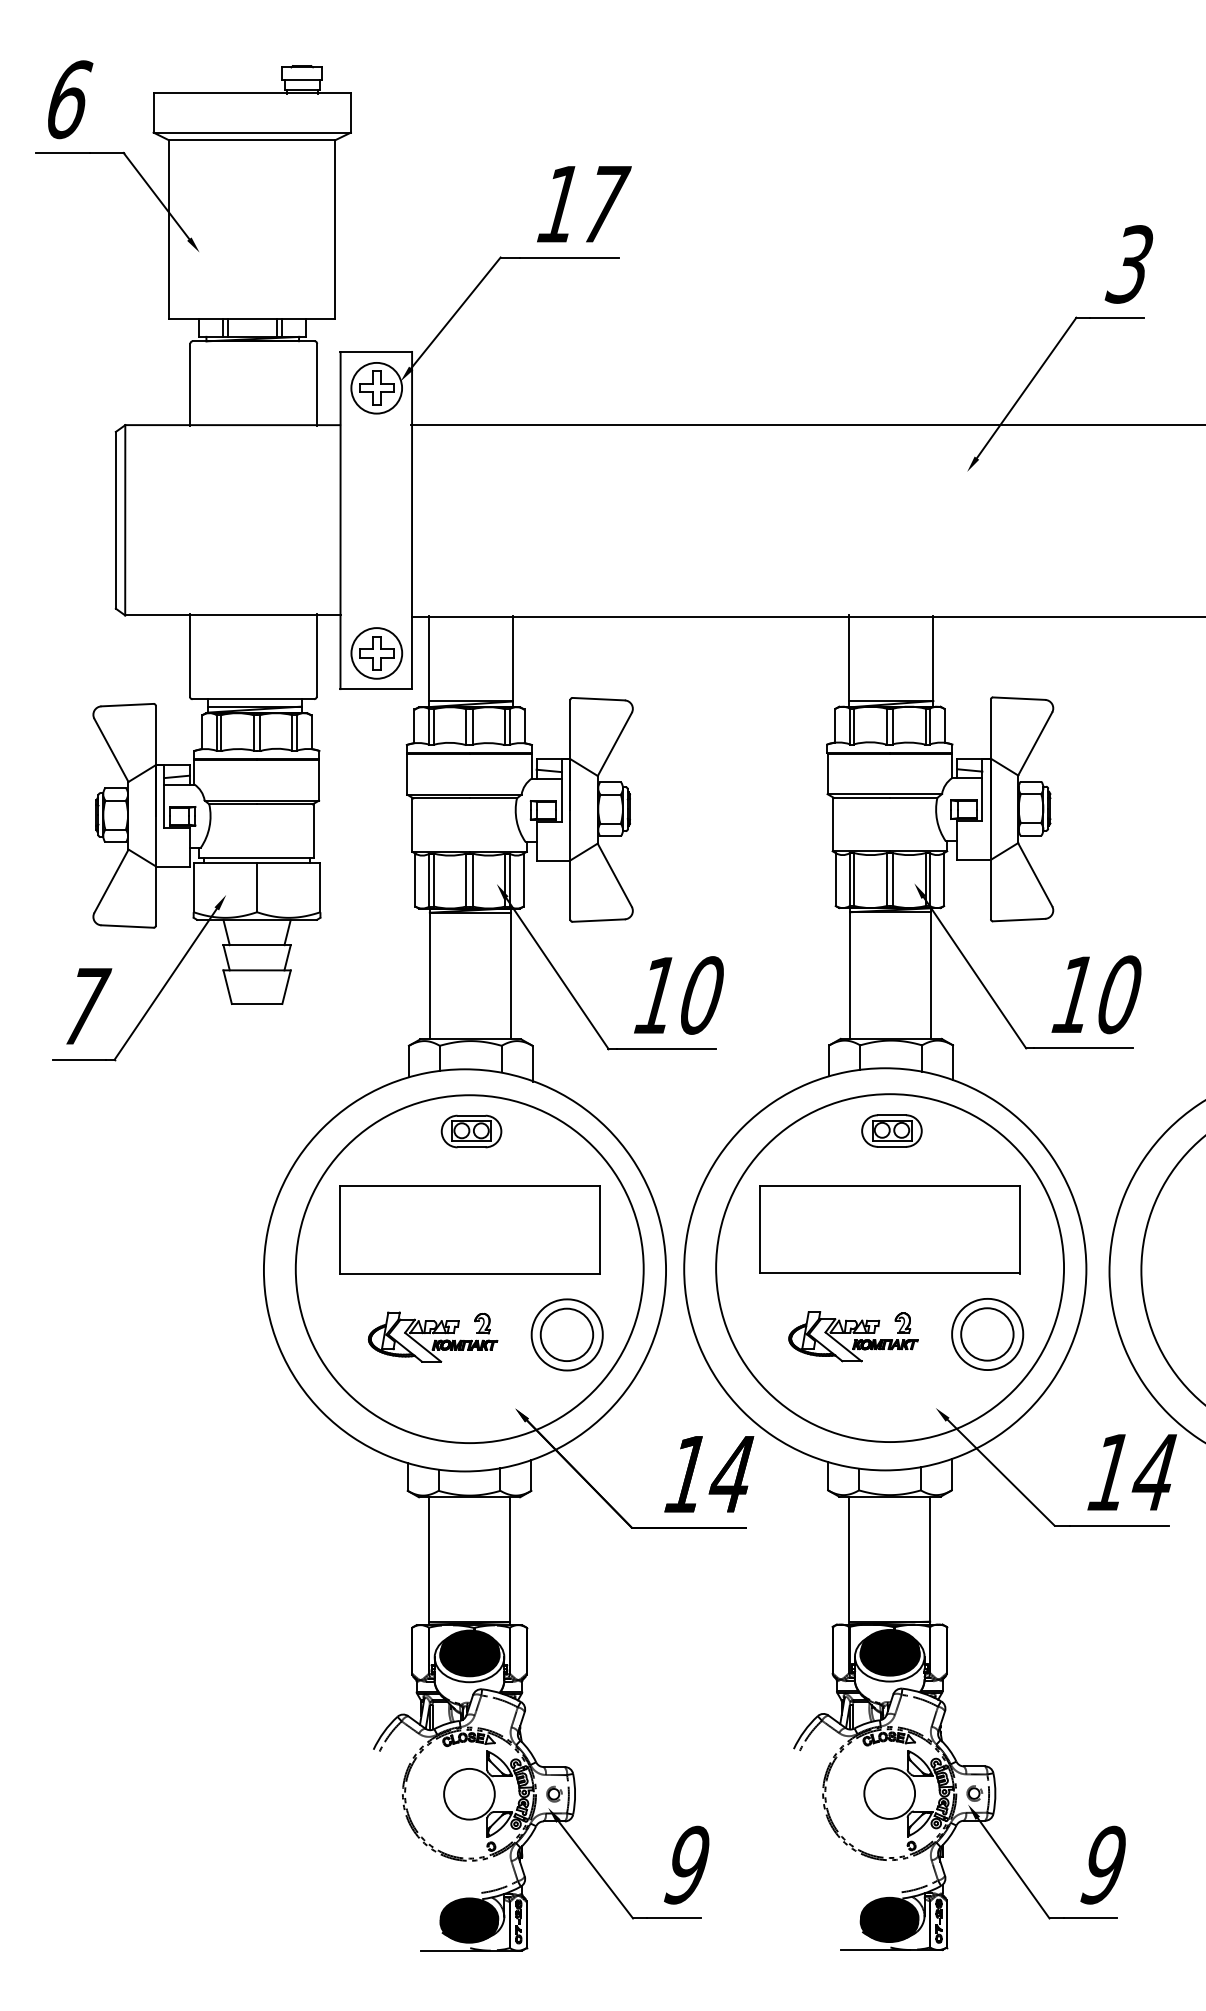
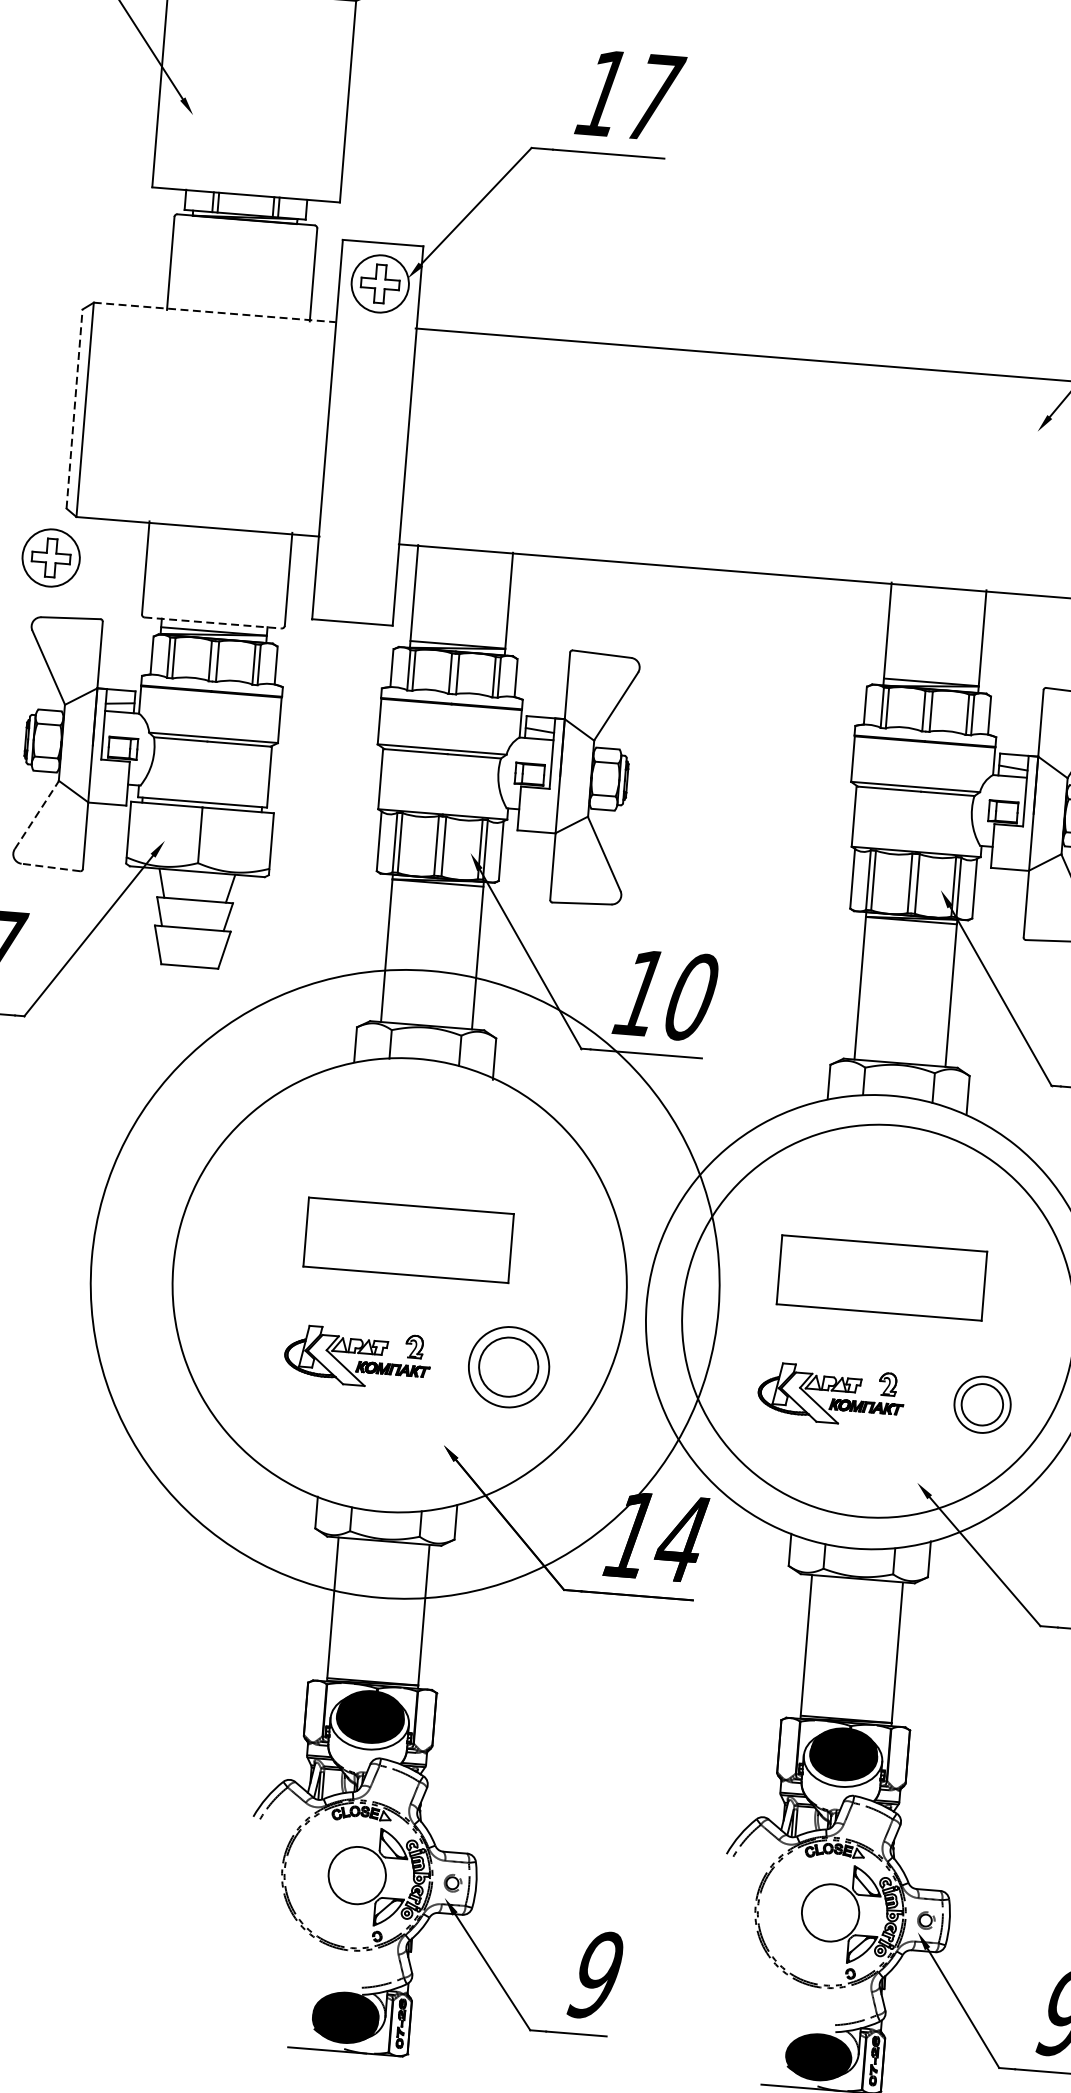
line: (233, 425) -> (215, 312), solid -> dashed
line: (115, 519) -> (74, 408), solid -> dashed
part: (376, 653) -> (50, 558), moved
line: (253, 699) -> (213, 623), solid -> dashed
line: (111, 881) -> (36, 815), solid -> dashed
line: (127, 926) -> (50, 867), solid -> dashed
part: (891, 1130) -> (892, 1166), removed
part: (471, 1131) -> (419, 1129), removed
part: (469, 1229) -> (408, 1239), size x0.7
part: (889, 1229) -> (881, 1277), size x0.7
circle: (469, 1269) -> (404, 1284), size x1.6
part: (987, 1334) -> (982, 1404), size x0.7
fill: (889, 1917) -> (819, 2052), removed

